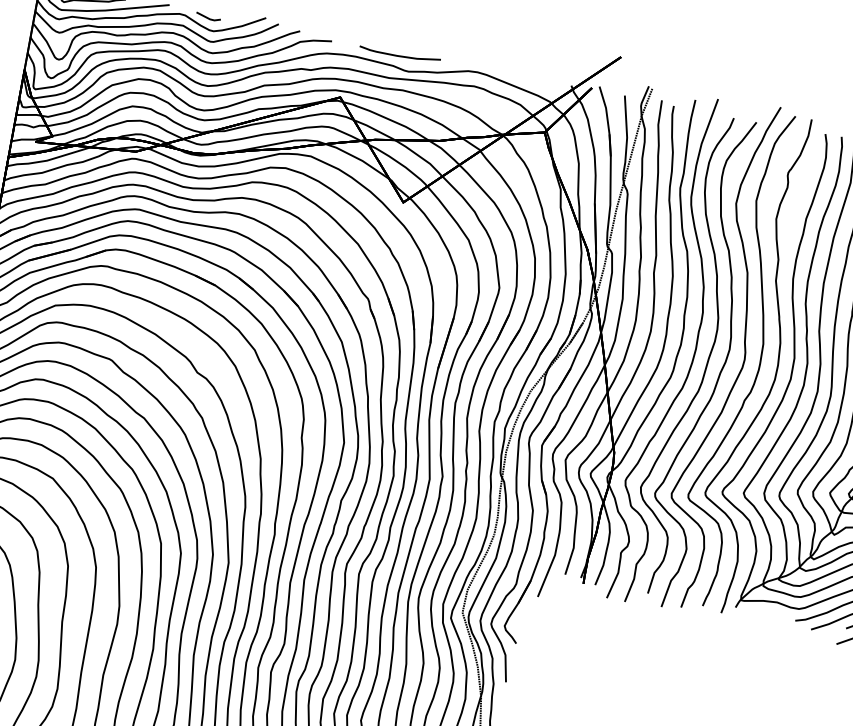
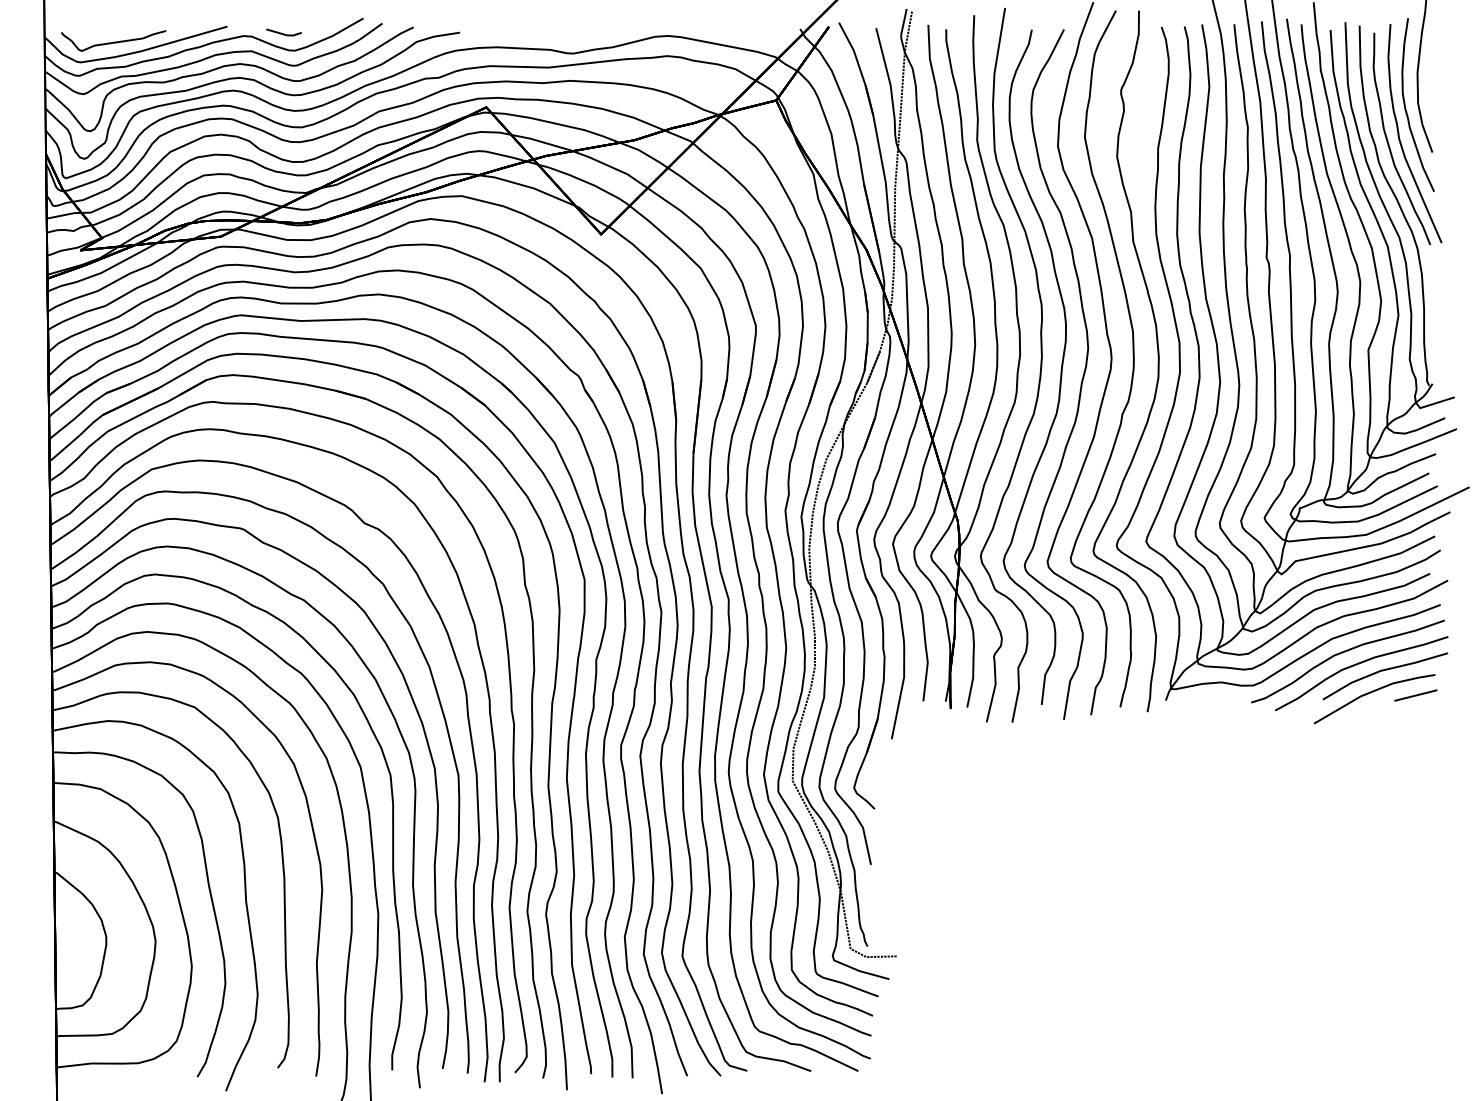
curve: (401, 55) -> (558, 33), removed

